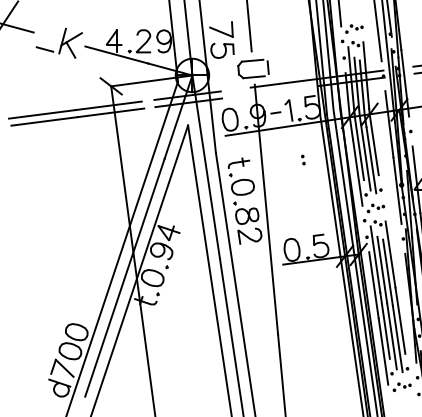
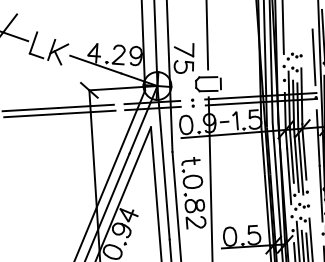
line: (39, 34) -> (32, 43), added
line: (284, 90) -> (233, 103), added
part: (303, 159) -> (193, 102), moved

